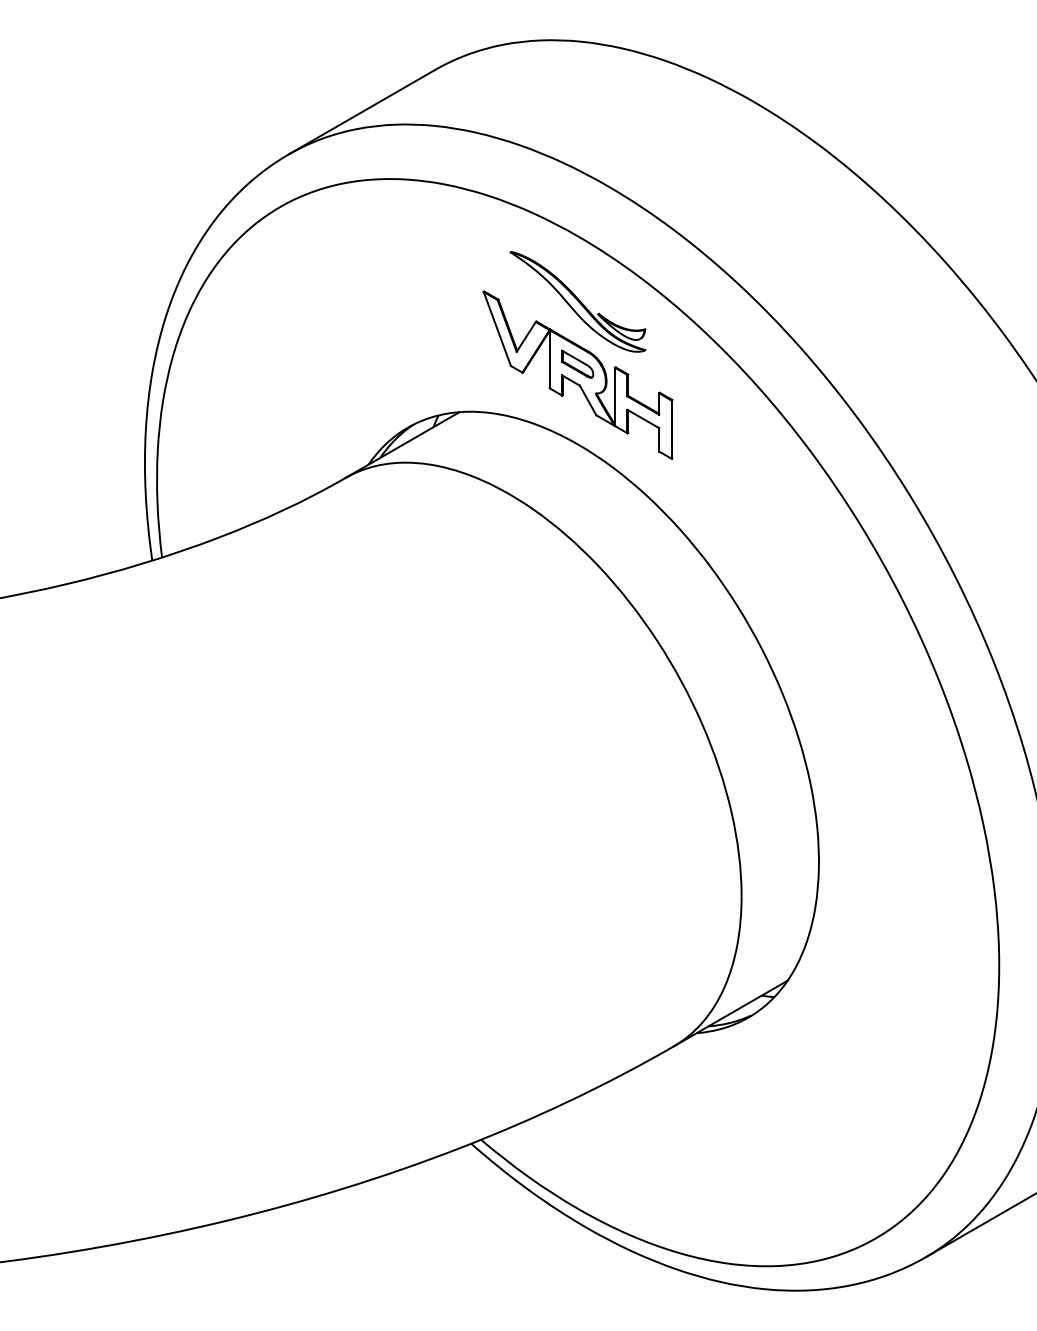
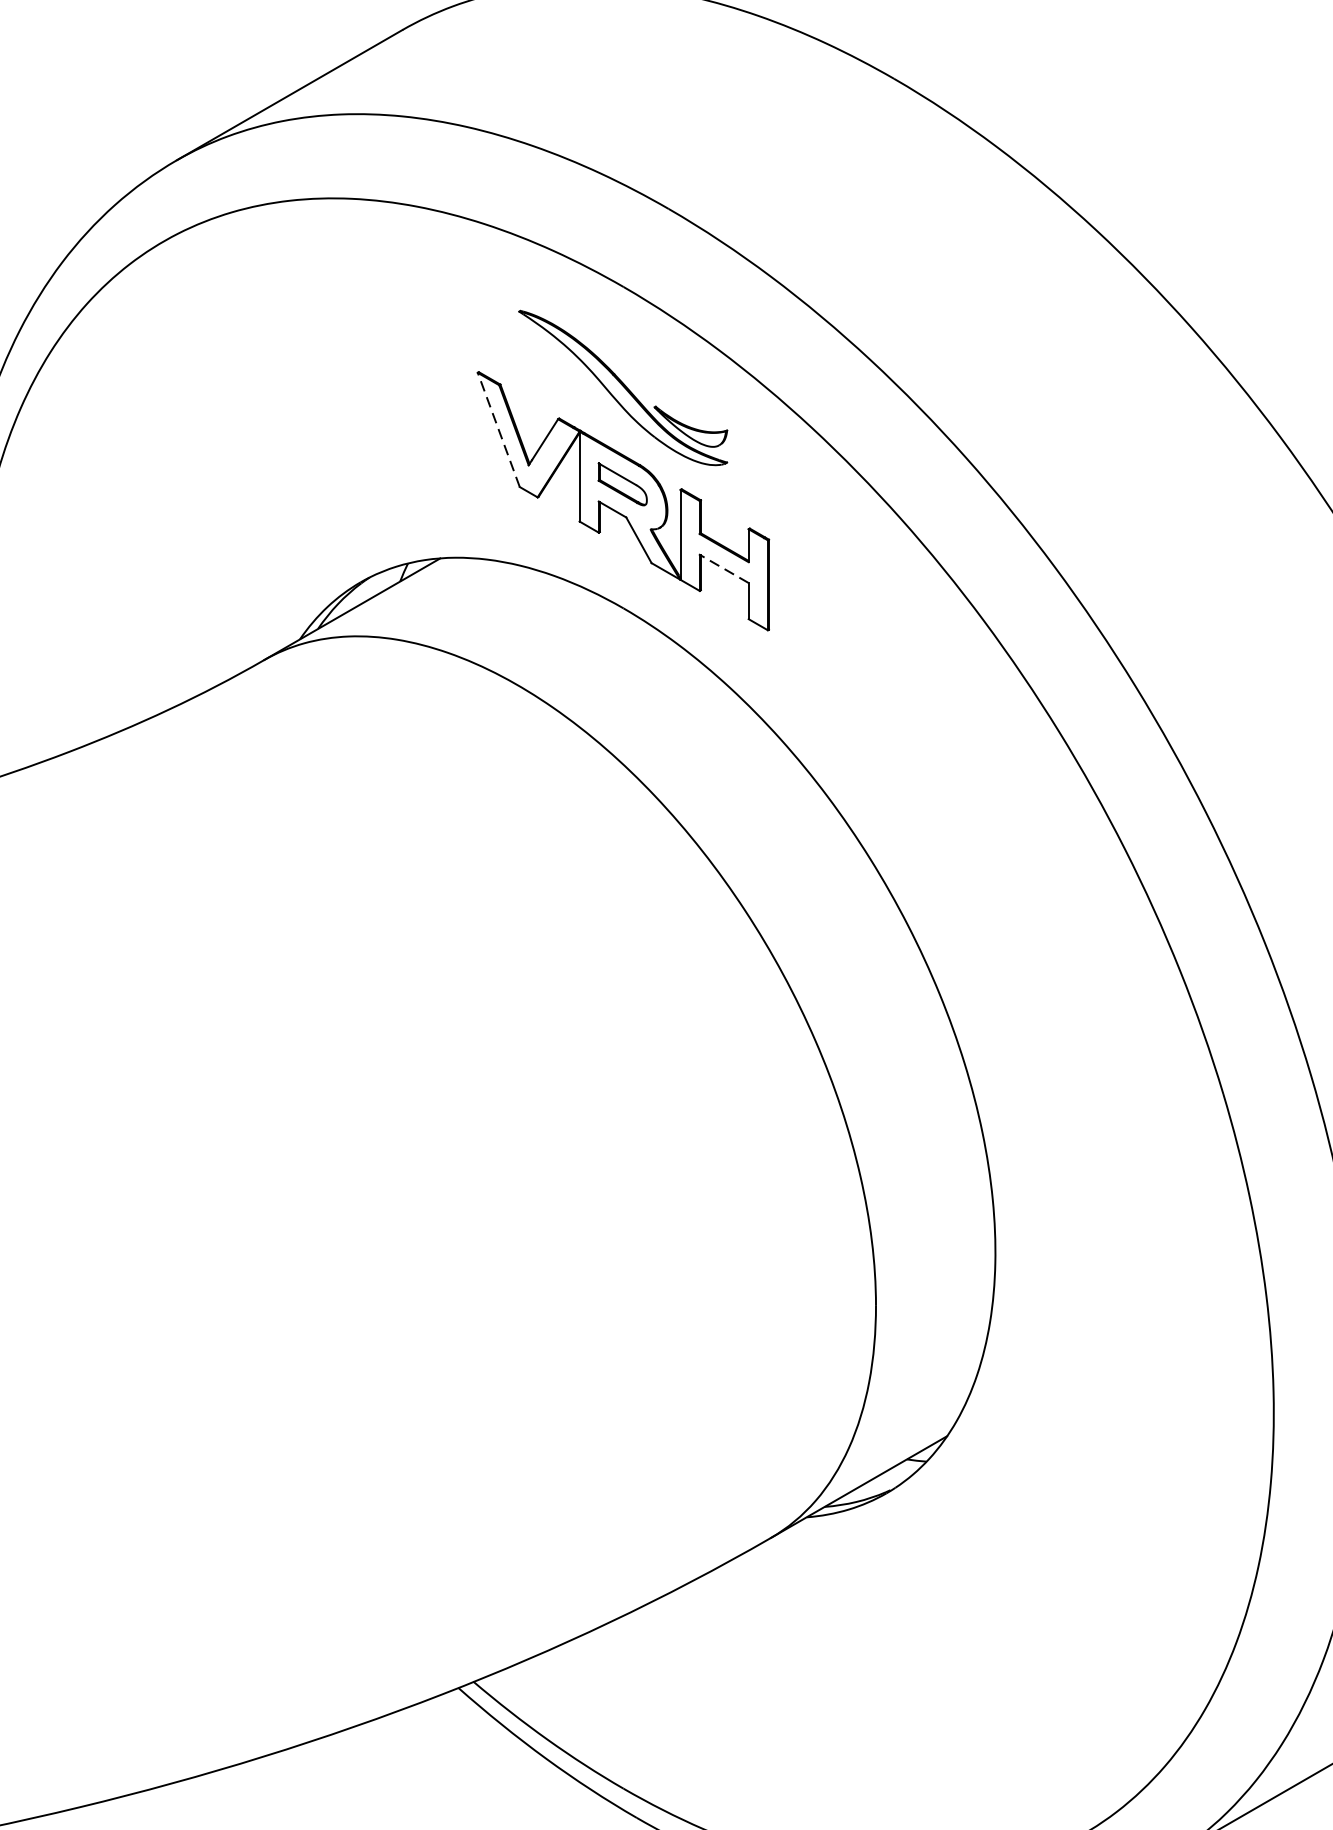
line: (497, 328) -> (499, 429), solid -> dashed
line: (643, 418) -> (724, 568), solid -> dashed

